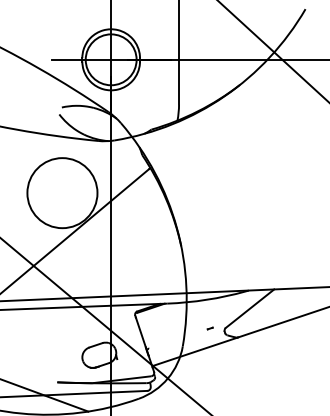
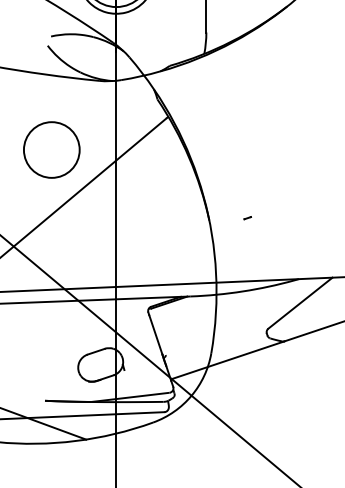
circle: (62, 193) -> (51, 150), size x0.6
part: (209, 328) -> (246, 218), moved

